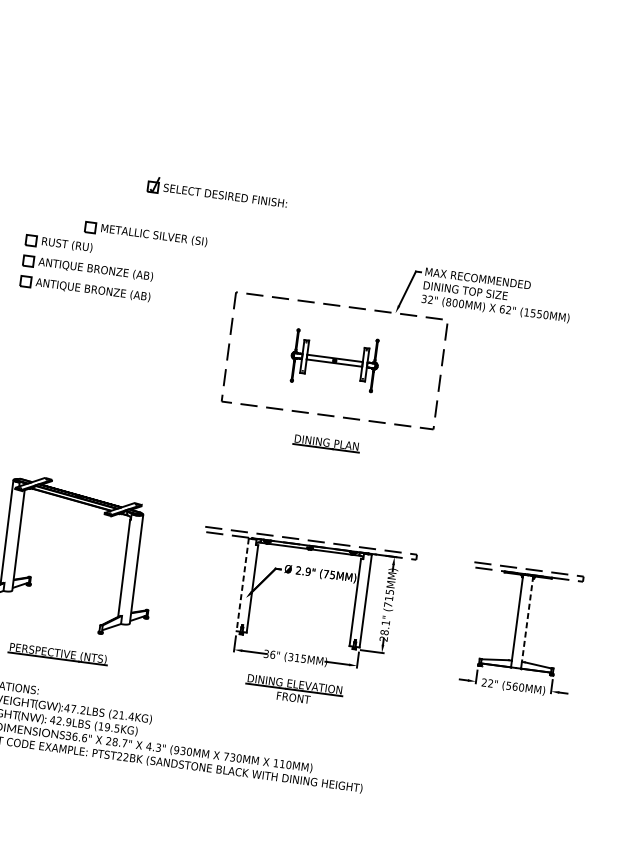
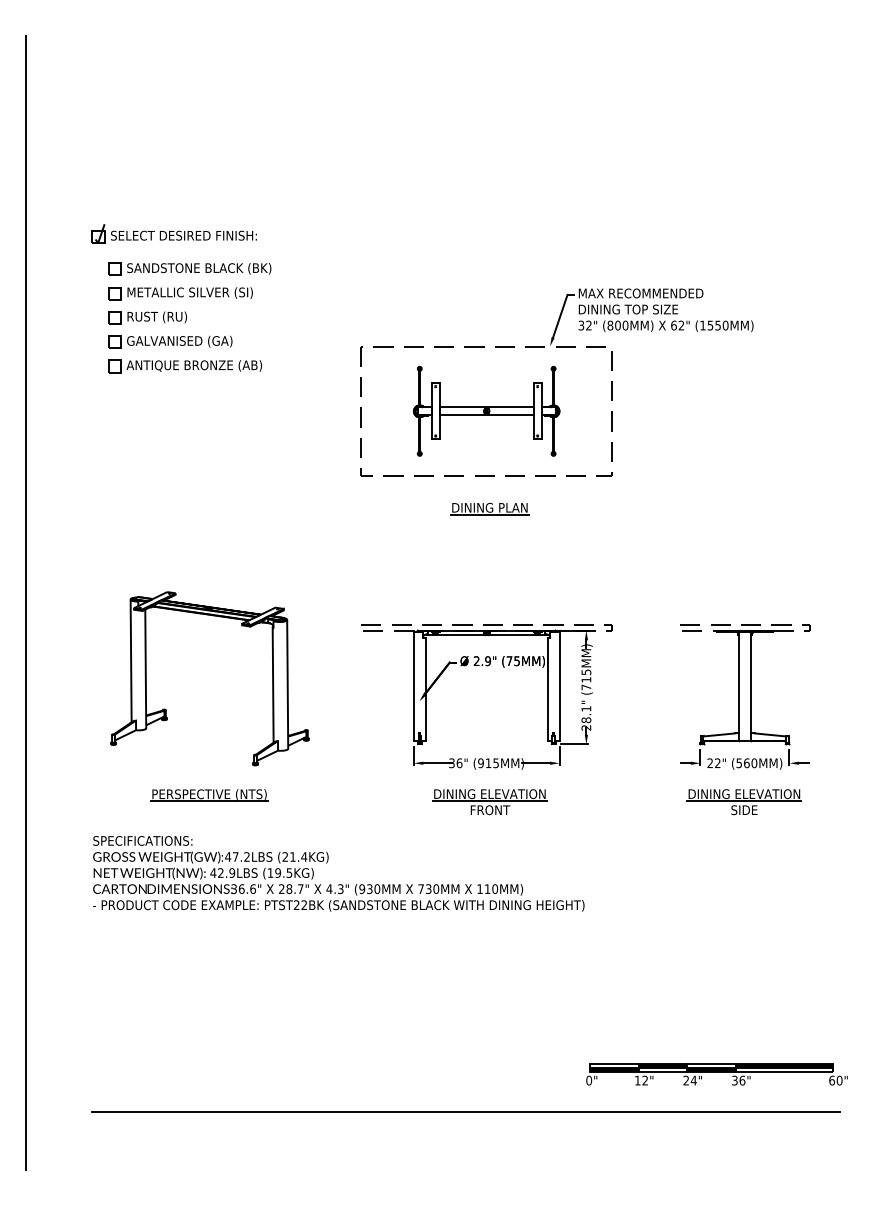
part: (216, 192) -> (173, 233), moved
part: (99, 207) -> (189, 268), added
part: (146, 234) -> (180, 293), moved
text: (96, 269) -> (194, 341), ANTIQUE BRONZE (AB) -> GALVANISED (GA)
part: (334, 360) -> (486, 410), size x1.43
line: (242, 584) -> (413, 686), dashed -> solid
line: (527, 618) -> (750, 682), dashed -> solid
text: (290, 656) -> (480, 762), (315MM) -> (915MM)
part: (508, 719) -> (743, 802), added

